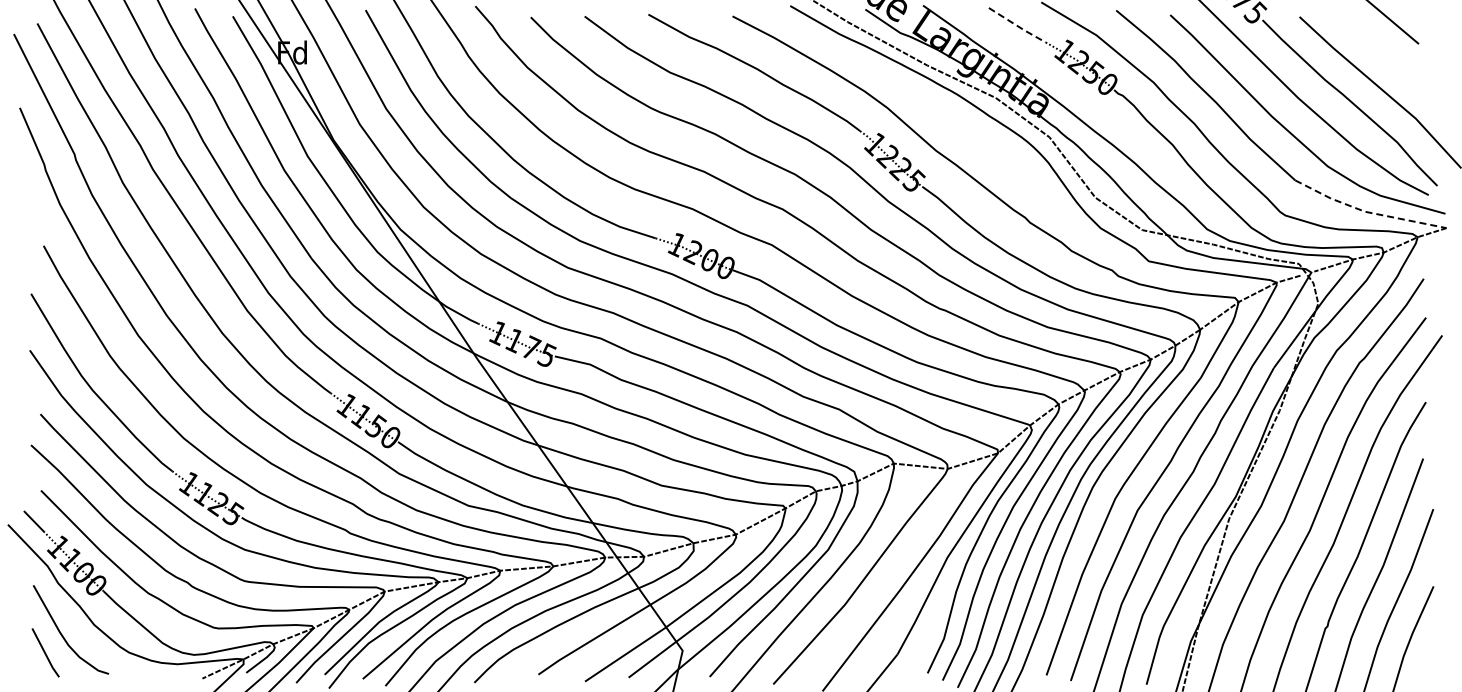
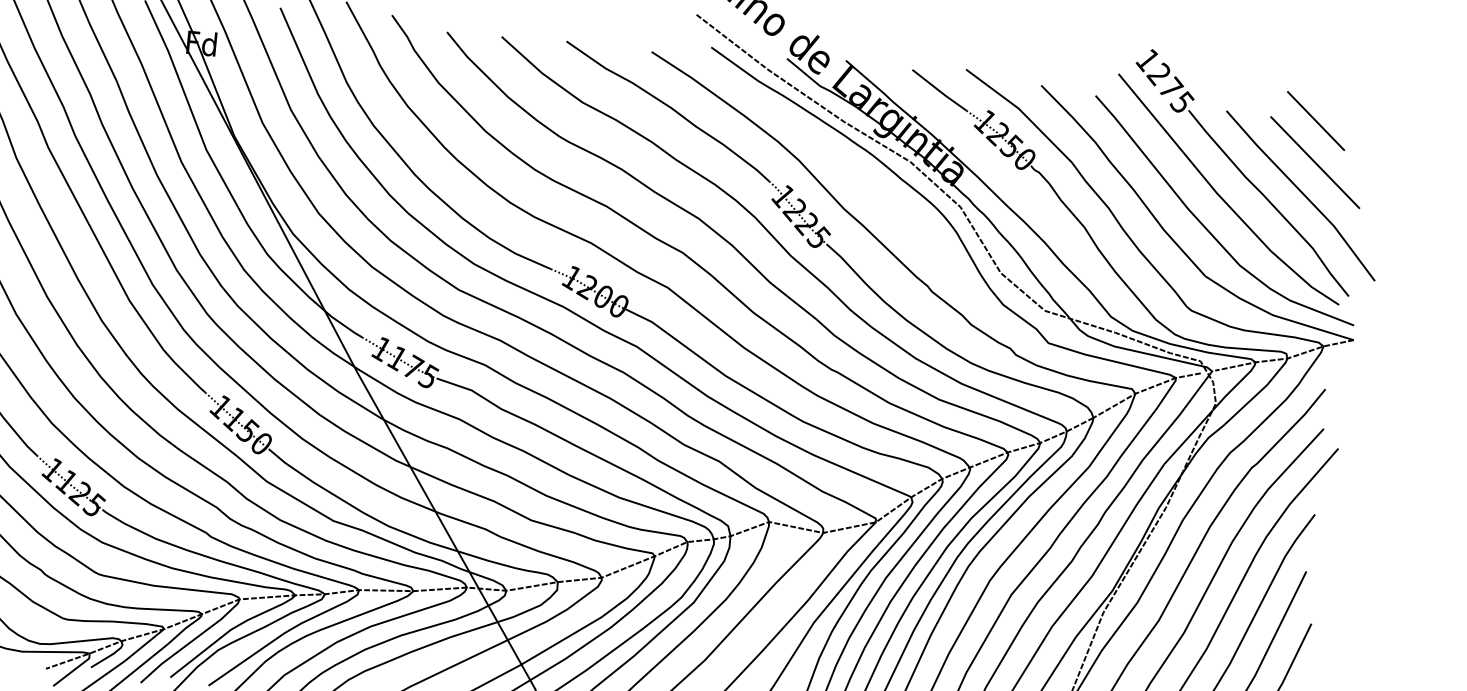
line: (1018, 26) -> (940, 91), dashed -> solid
line: (1390, 58) -> (1314, 162), added
line: (1367, 212) -> (1275, 316), dashed -> solid

